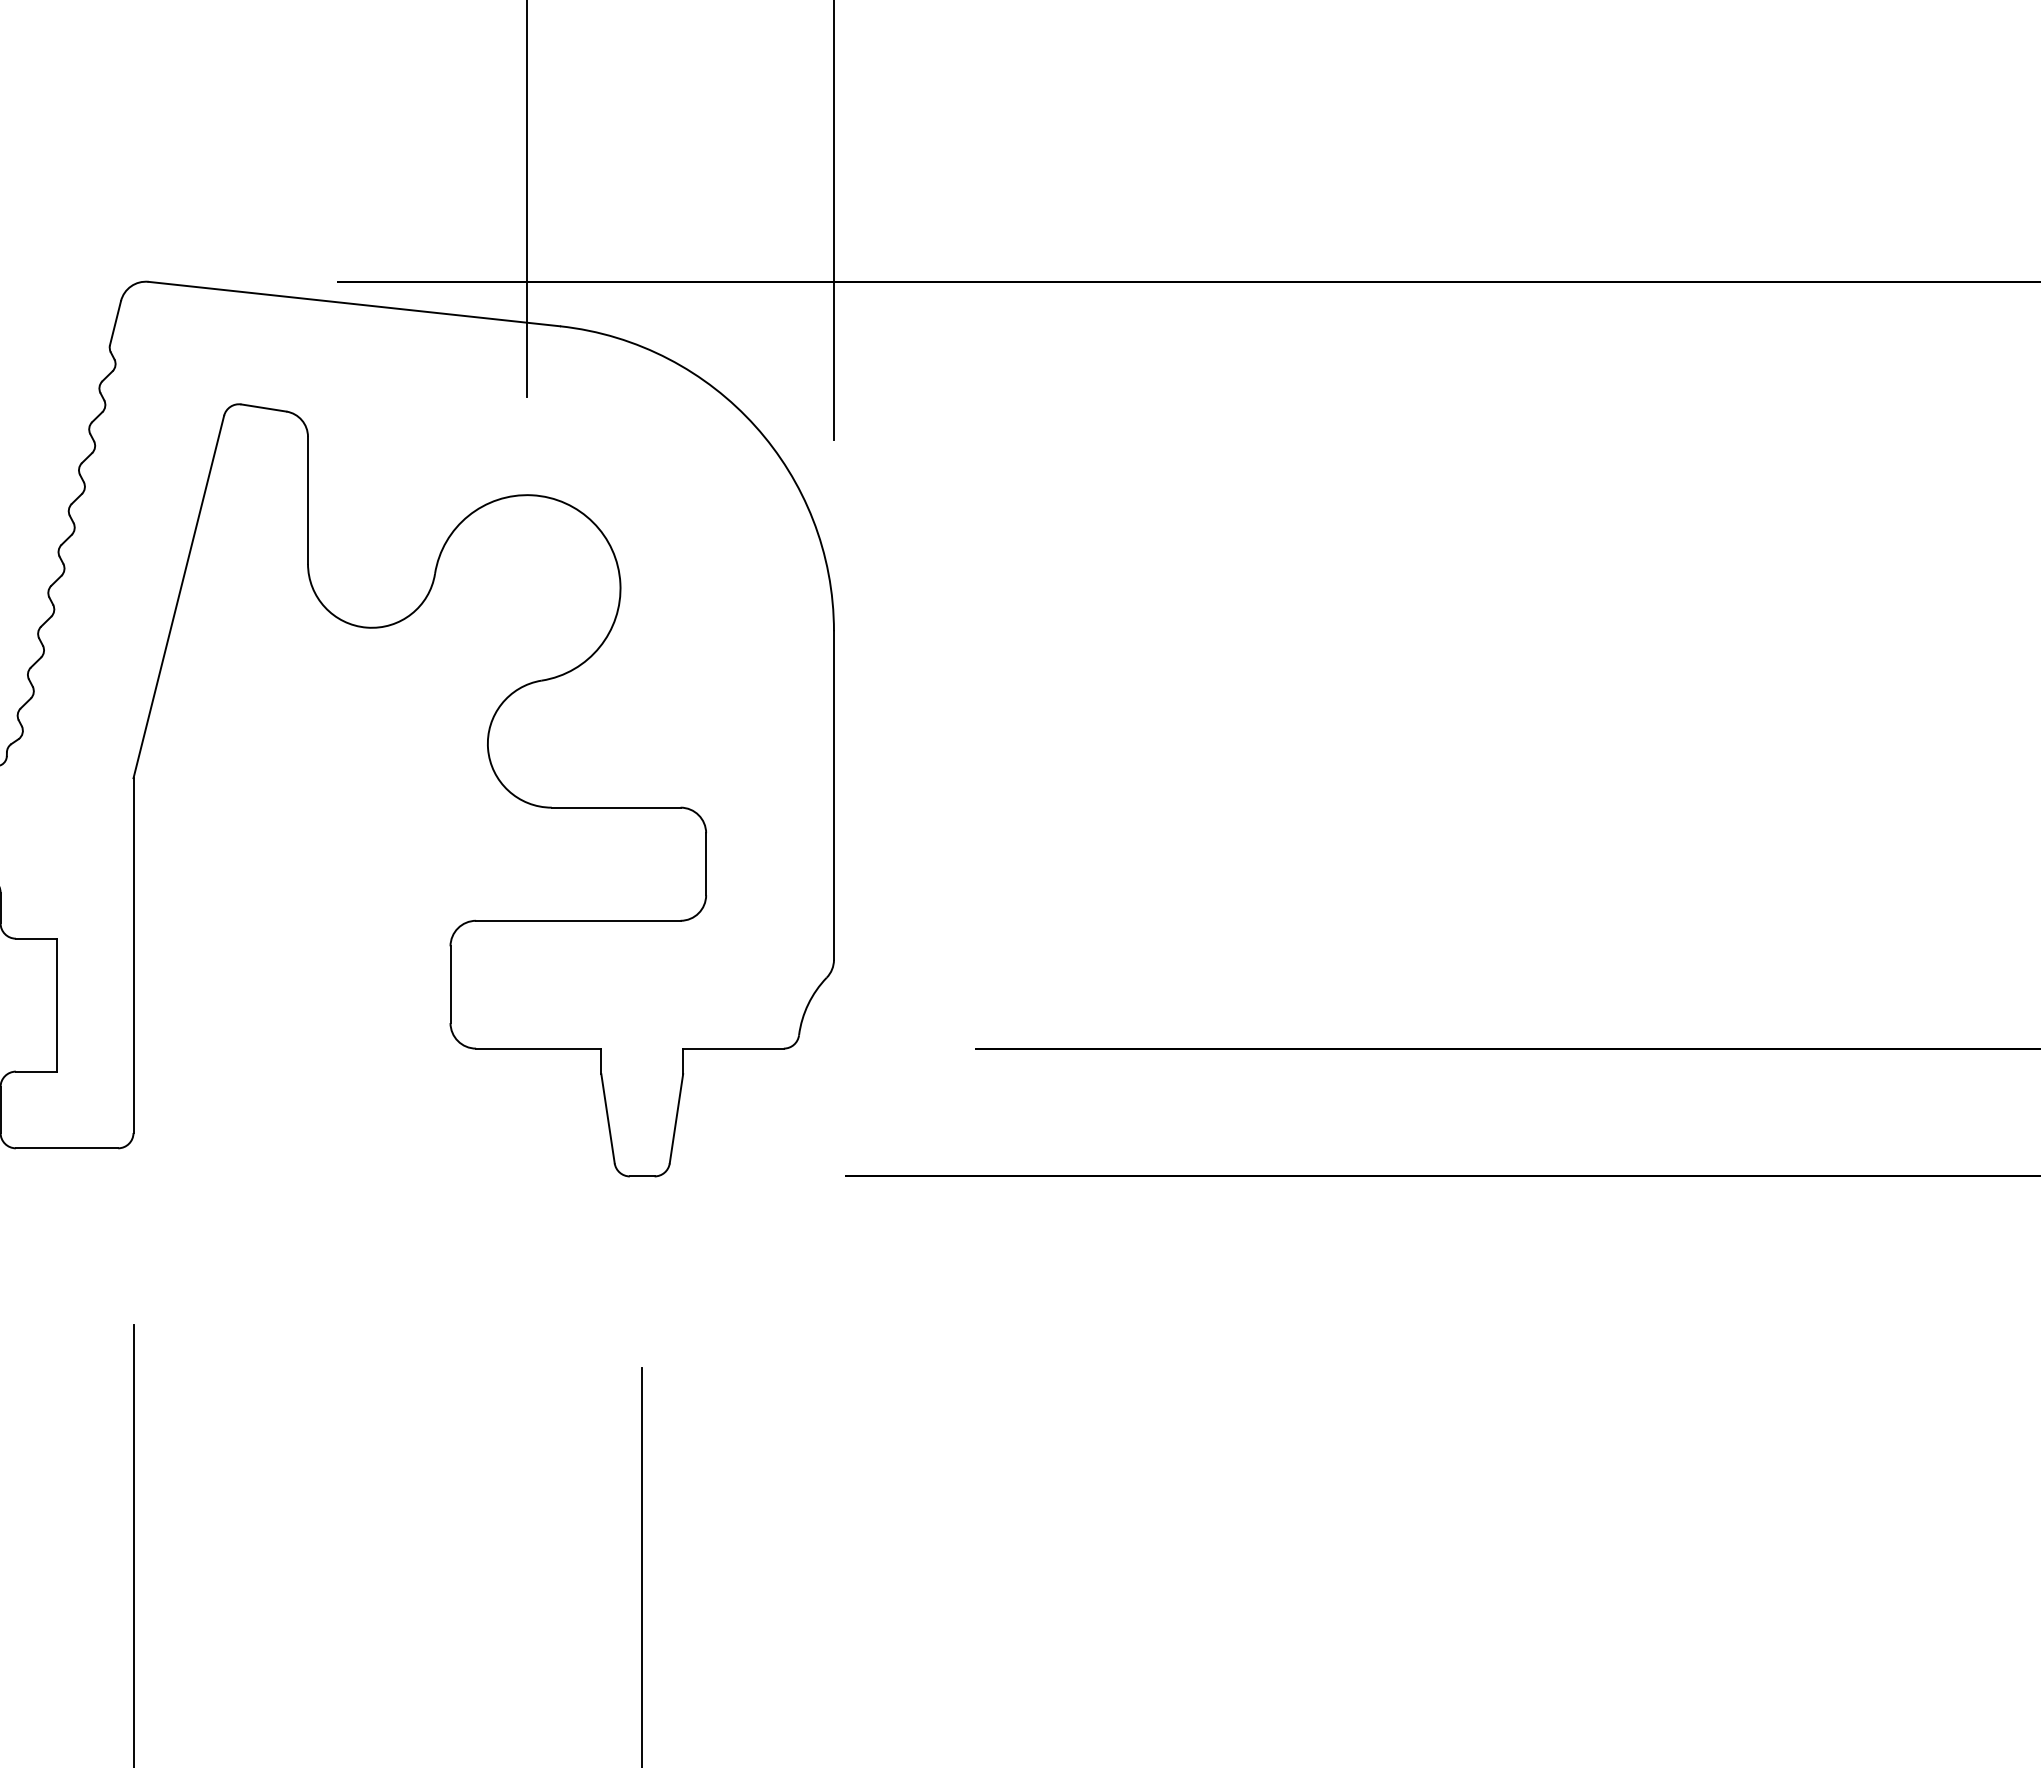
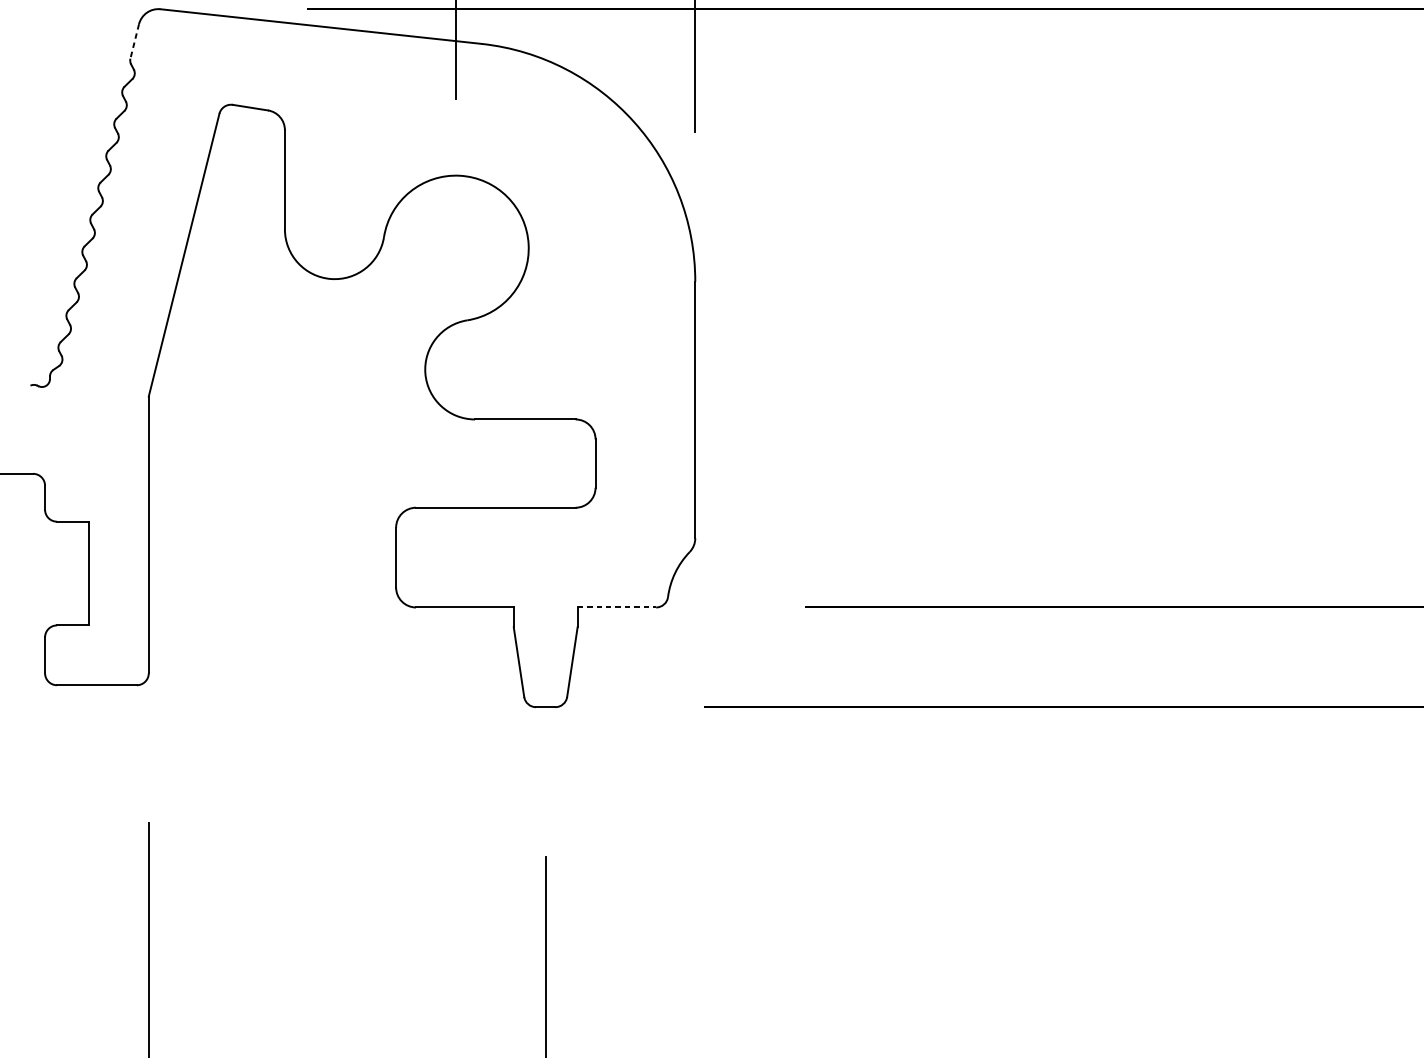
line: (115, 323) -> (134, 41), solid -> dashed
line: (734, 1048) -> (617, 607), solid -> dashed

